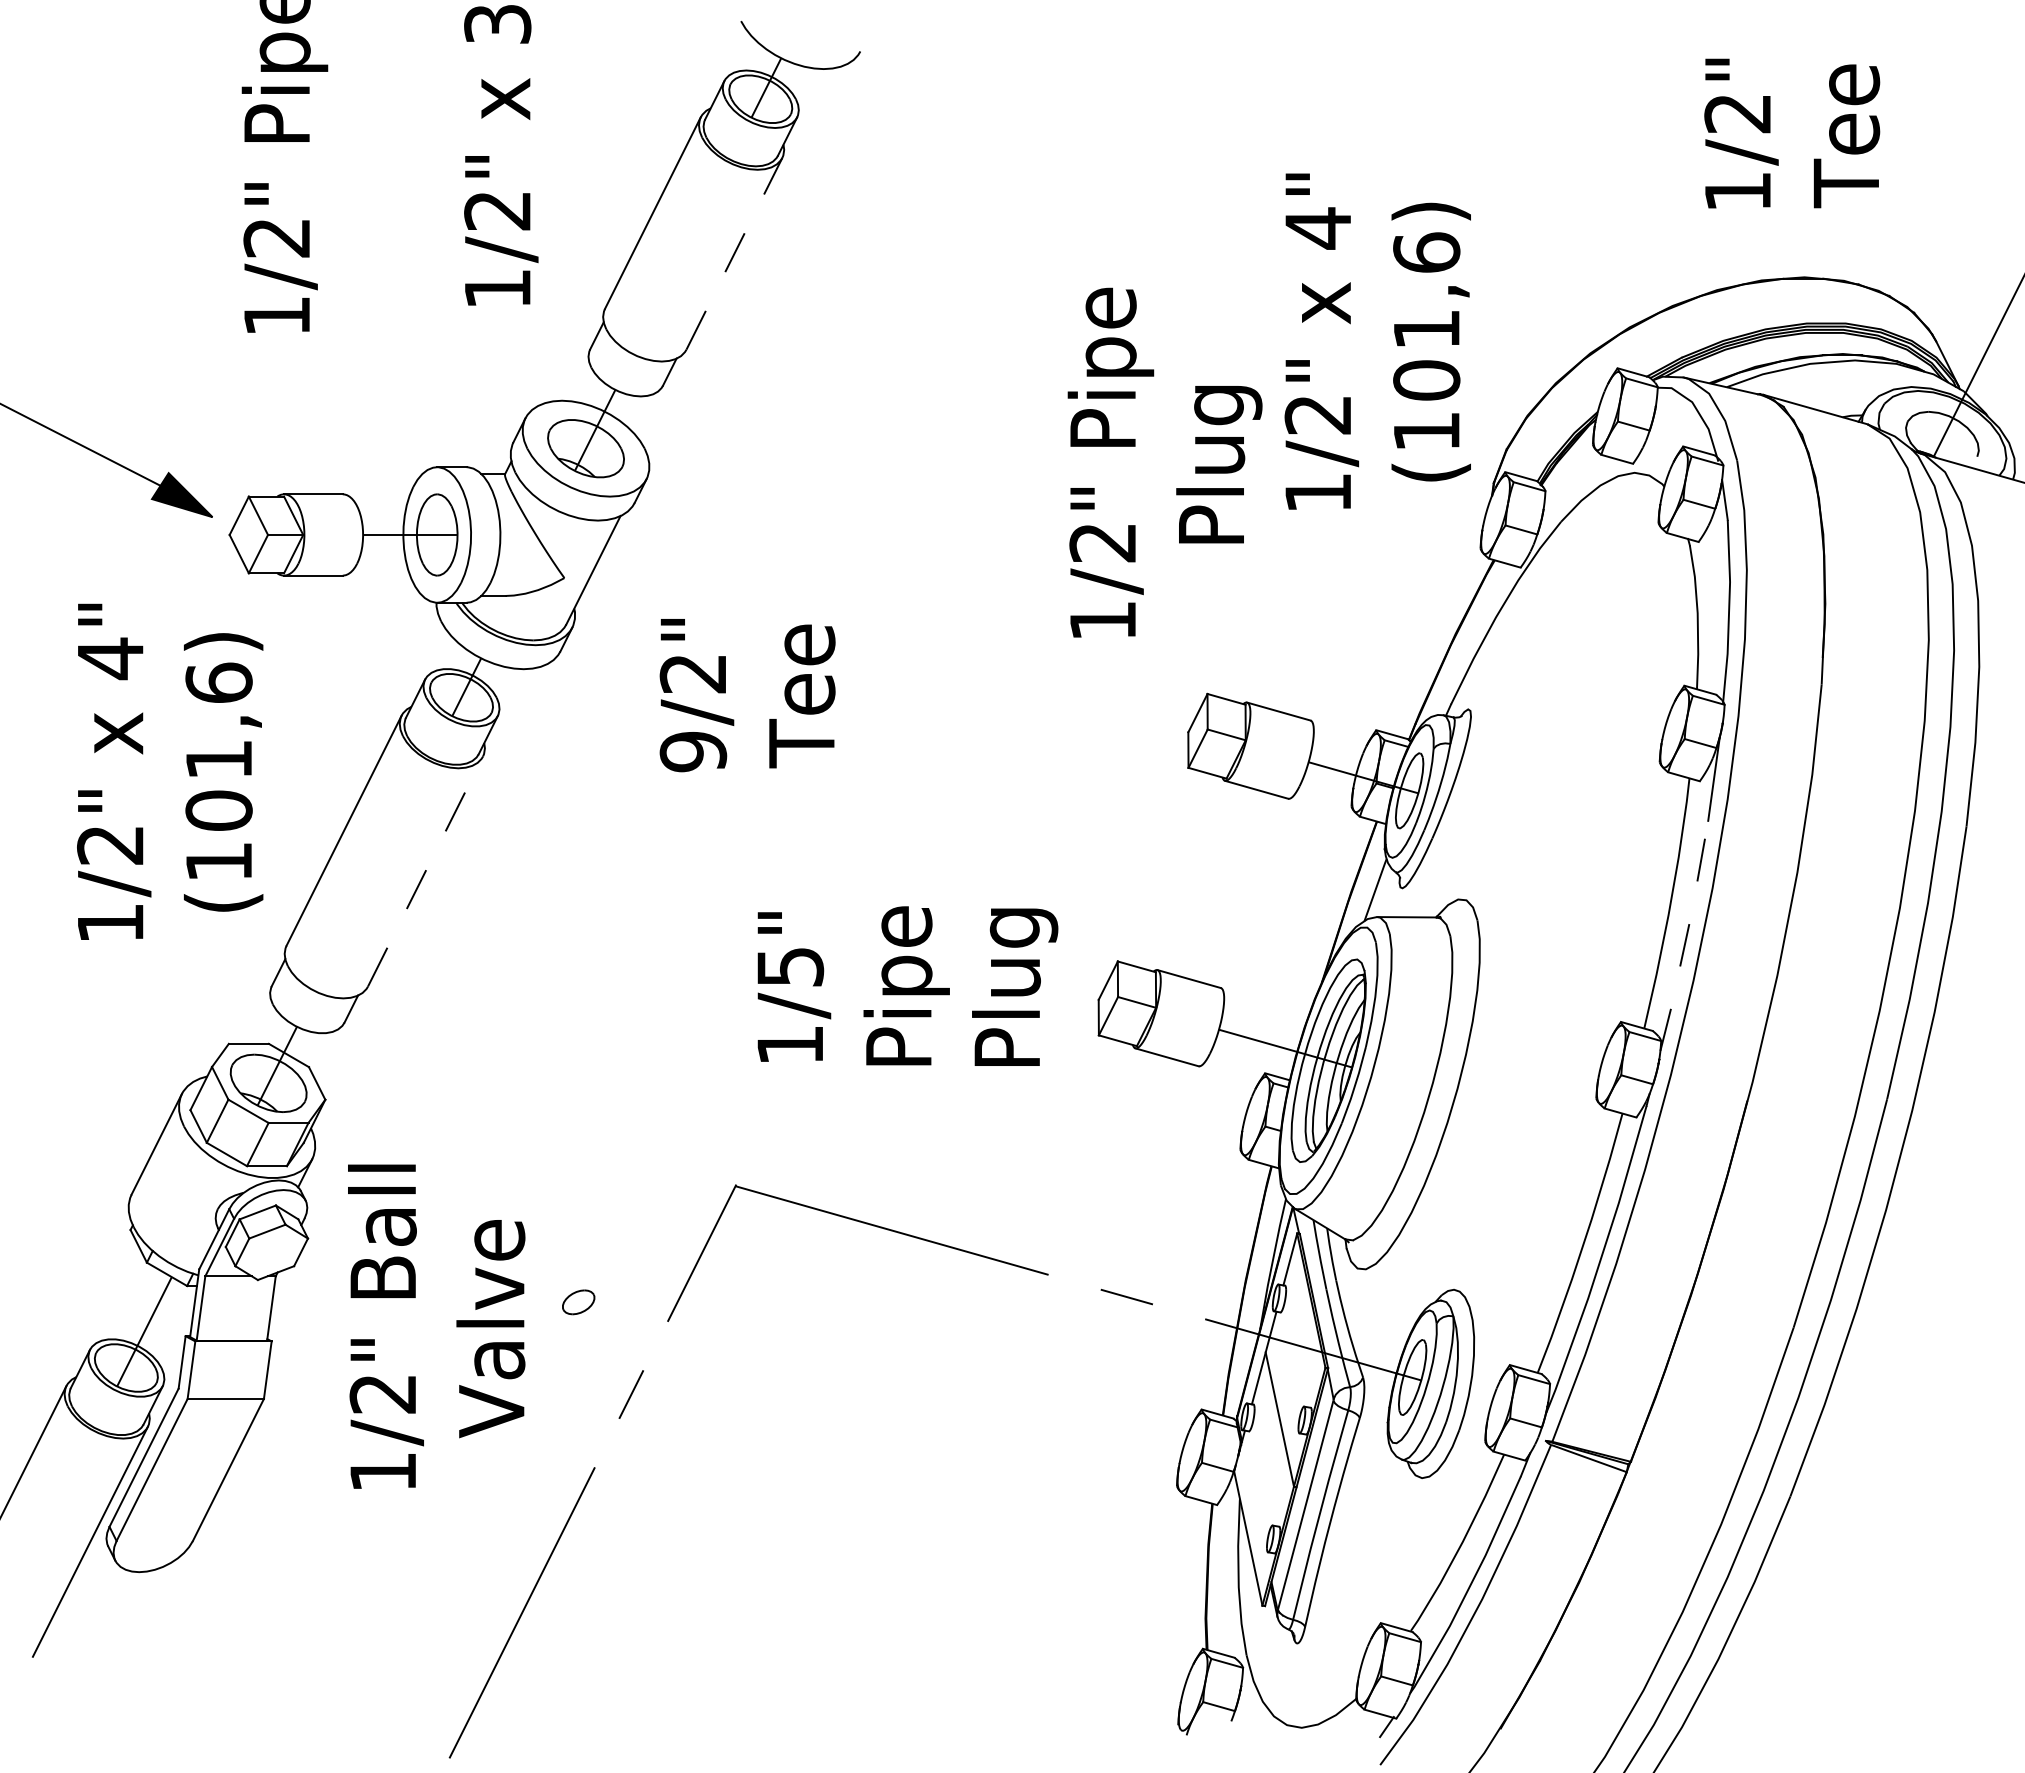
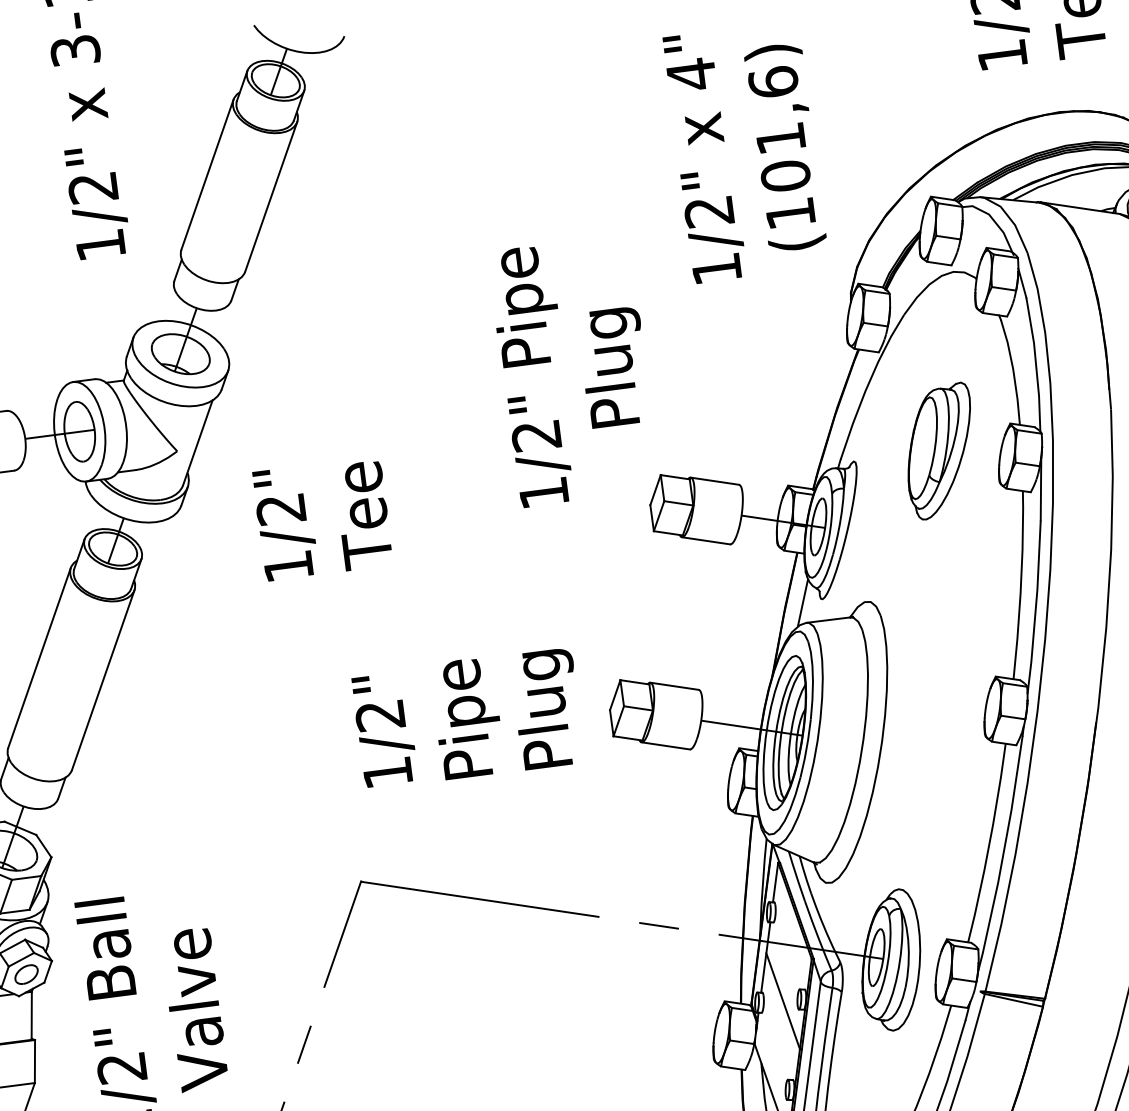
line: (734, 253) -> (271, 196), dashed -> solid
text: (1377, 341) -> (745, 152), moved
text: (1164, 462) -> (574, 370), moved
part: (1585, 710) -> (940, 451), added
text: (693, 752) -> (288, 567), 9/2" -> 1/2"
line: (425, 871) -> (103, 680), dashed -> solid
line: (1686, 936) -> (1035, 607), dashed -> solid
text: (790, 967) -> (380, 715), 1/5" -> 1/2"
part: (578, 1302) -> (26, 974), moved

